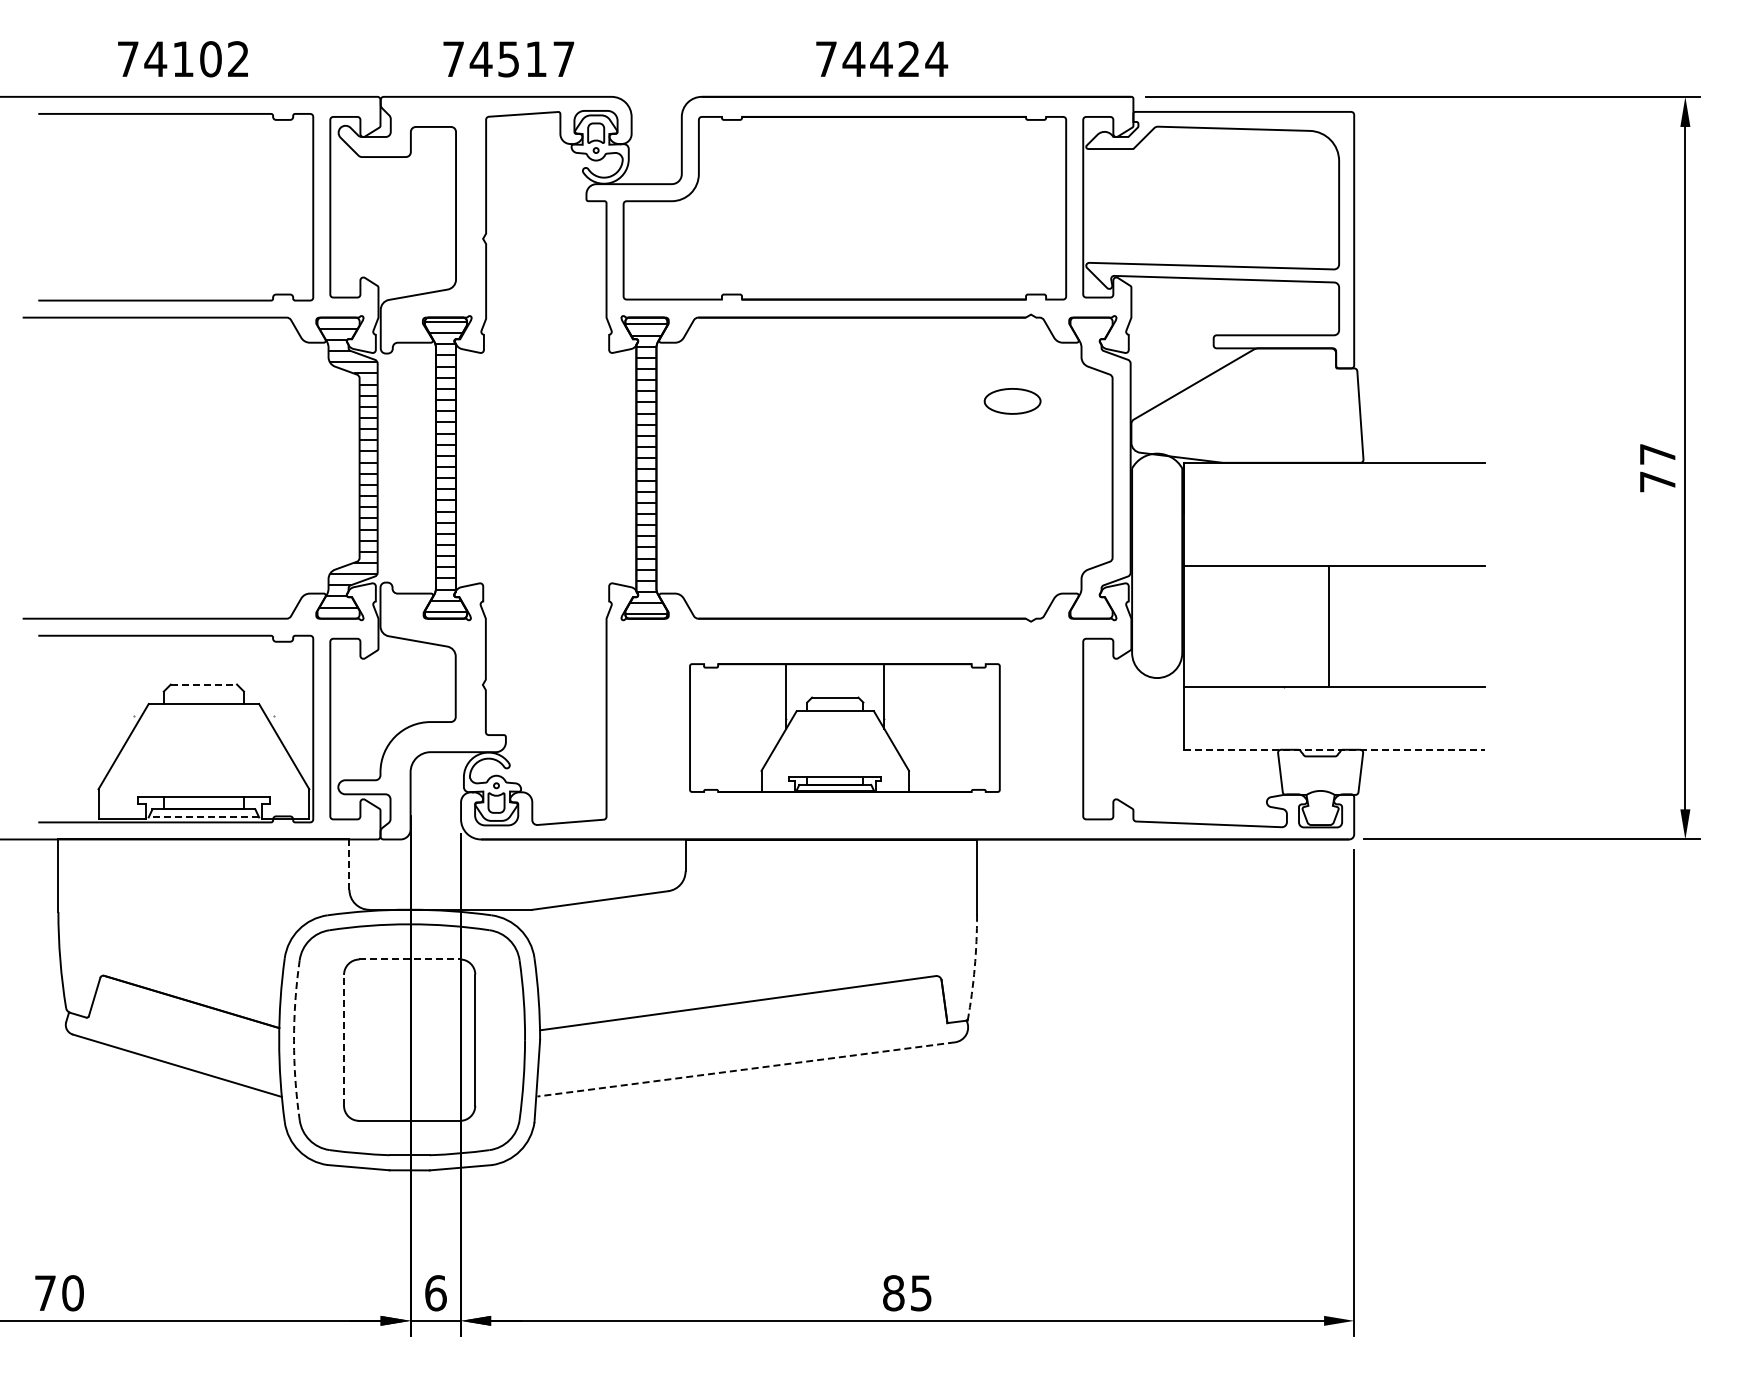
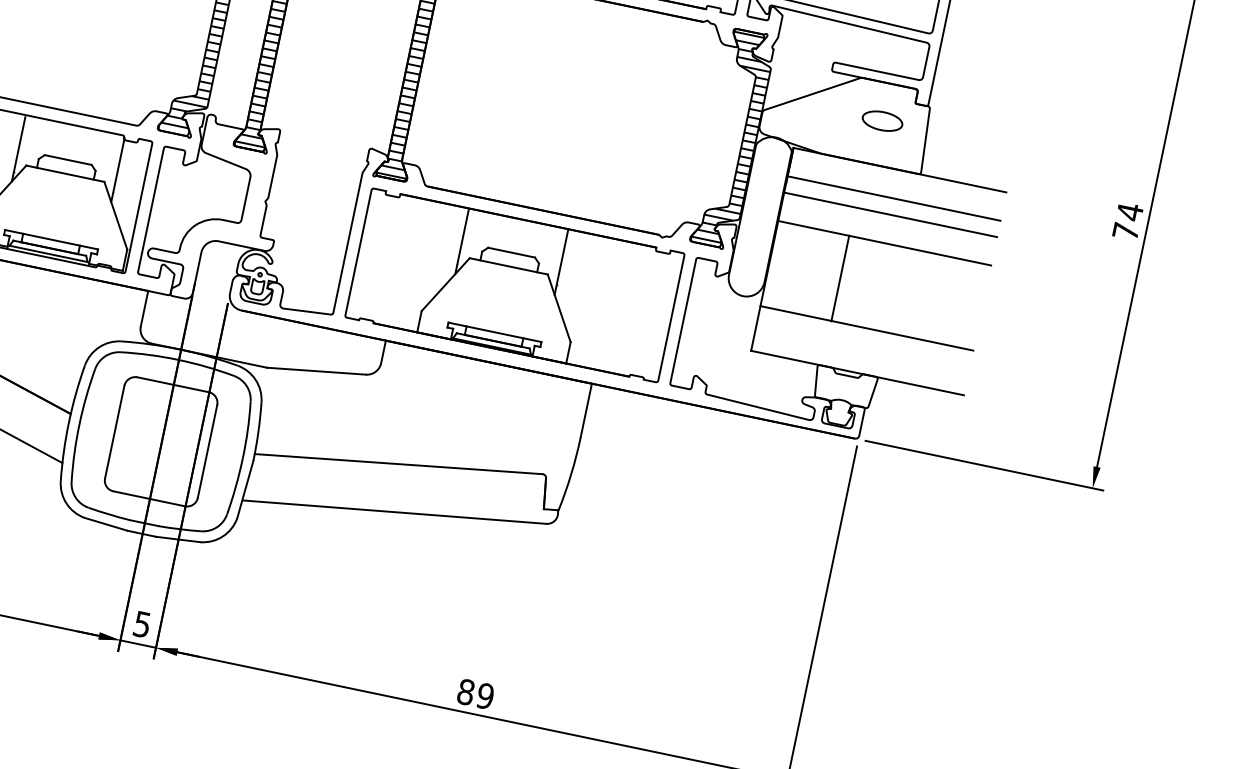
part: (1012, 401) -> (882, 121), moved
text: (1657, 454) -> (1129, 212), 77 -> 74
hatch: (1100, 466) -> (734, 138), added
line: (1333, 502) -> (893, 198), added
line: (1333, 526) -> (890, 215), added
line: (1328, 626) -> (840, 278), moved
line: (133, 683) -> (18, 148), added
line: (274, 683) -> (118, 169), added
line: (204, 684) -> (68, 160), dashed -> solid
part: (844, 727) -> (514, 284), size x1.43
line: (1334, 749) -> (857, 372), dashed -> solid
line: (203, 817) -> (48, 253), dashed -> solid
line: (349, 865) -> (144, 309), dashed -> solid
line: (410, 959) -> (173, 384), dashed -> solid
arc: (974, 967) -> (571, 473), dashed -> solid
line: (344, 1039) -> (115, 431), dashed -> solid
arc: (294, 1040) -> (79, 425), dashed -> solid
line: (745, 1069) -> (394, 512), dashed -> solid
text: (435, 1293) -> (142, 624), 6 -> 5
text: (921, 1293) -> (485, 696), 85 -> 89

